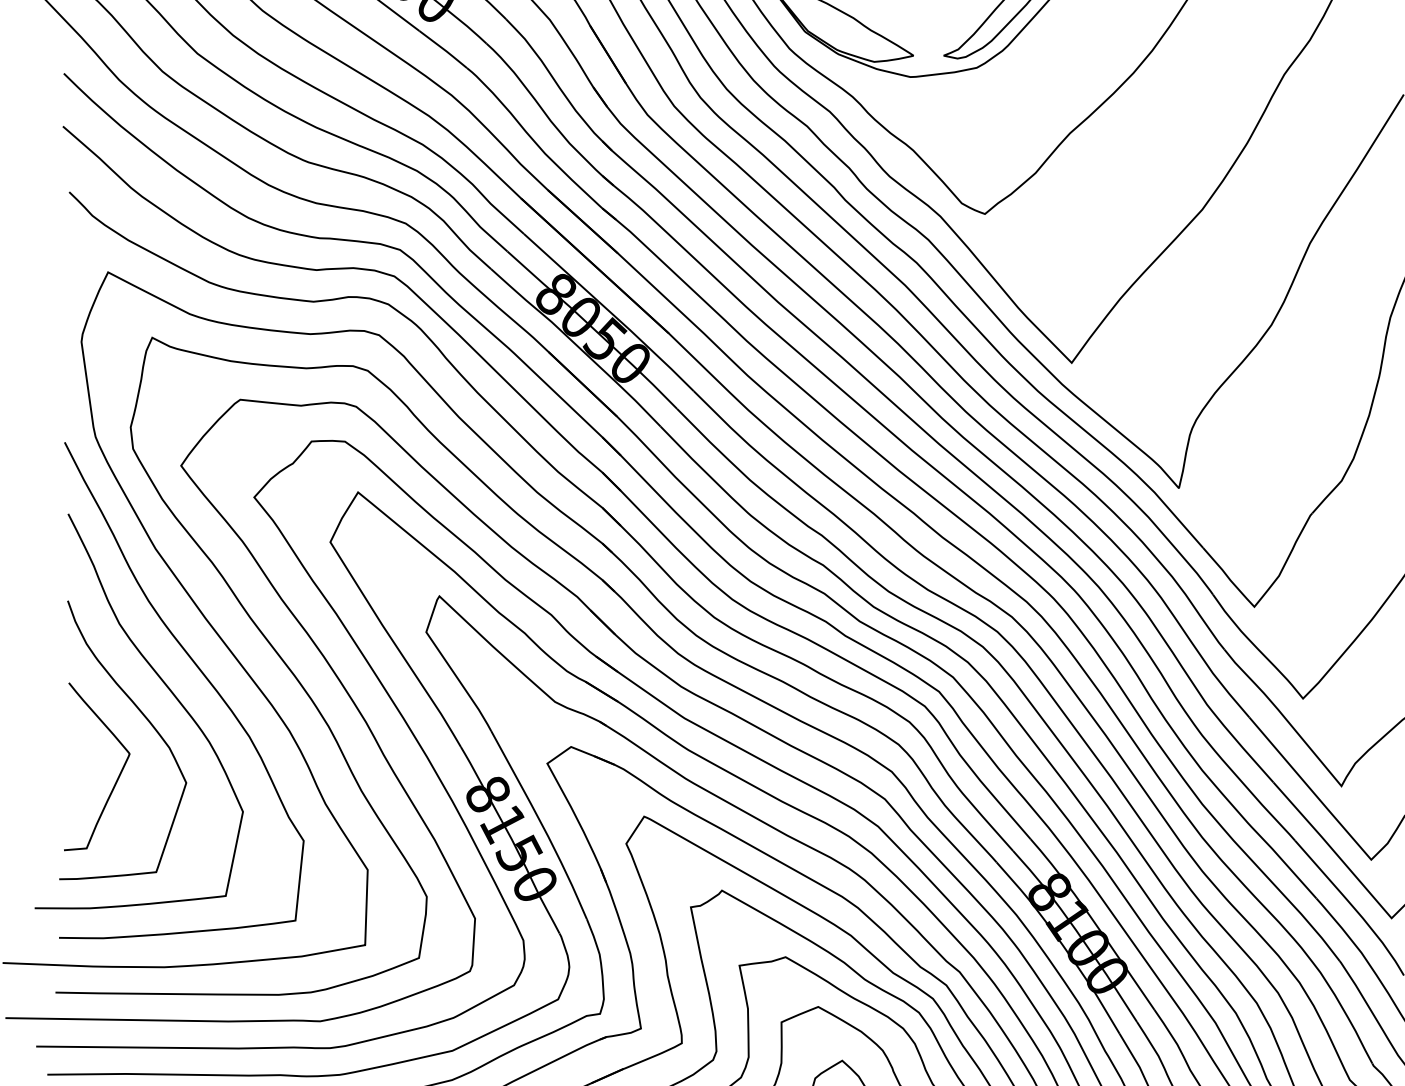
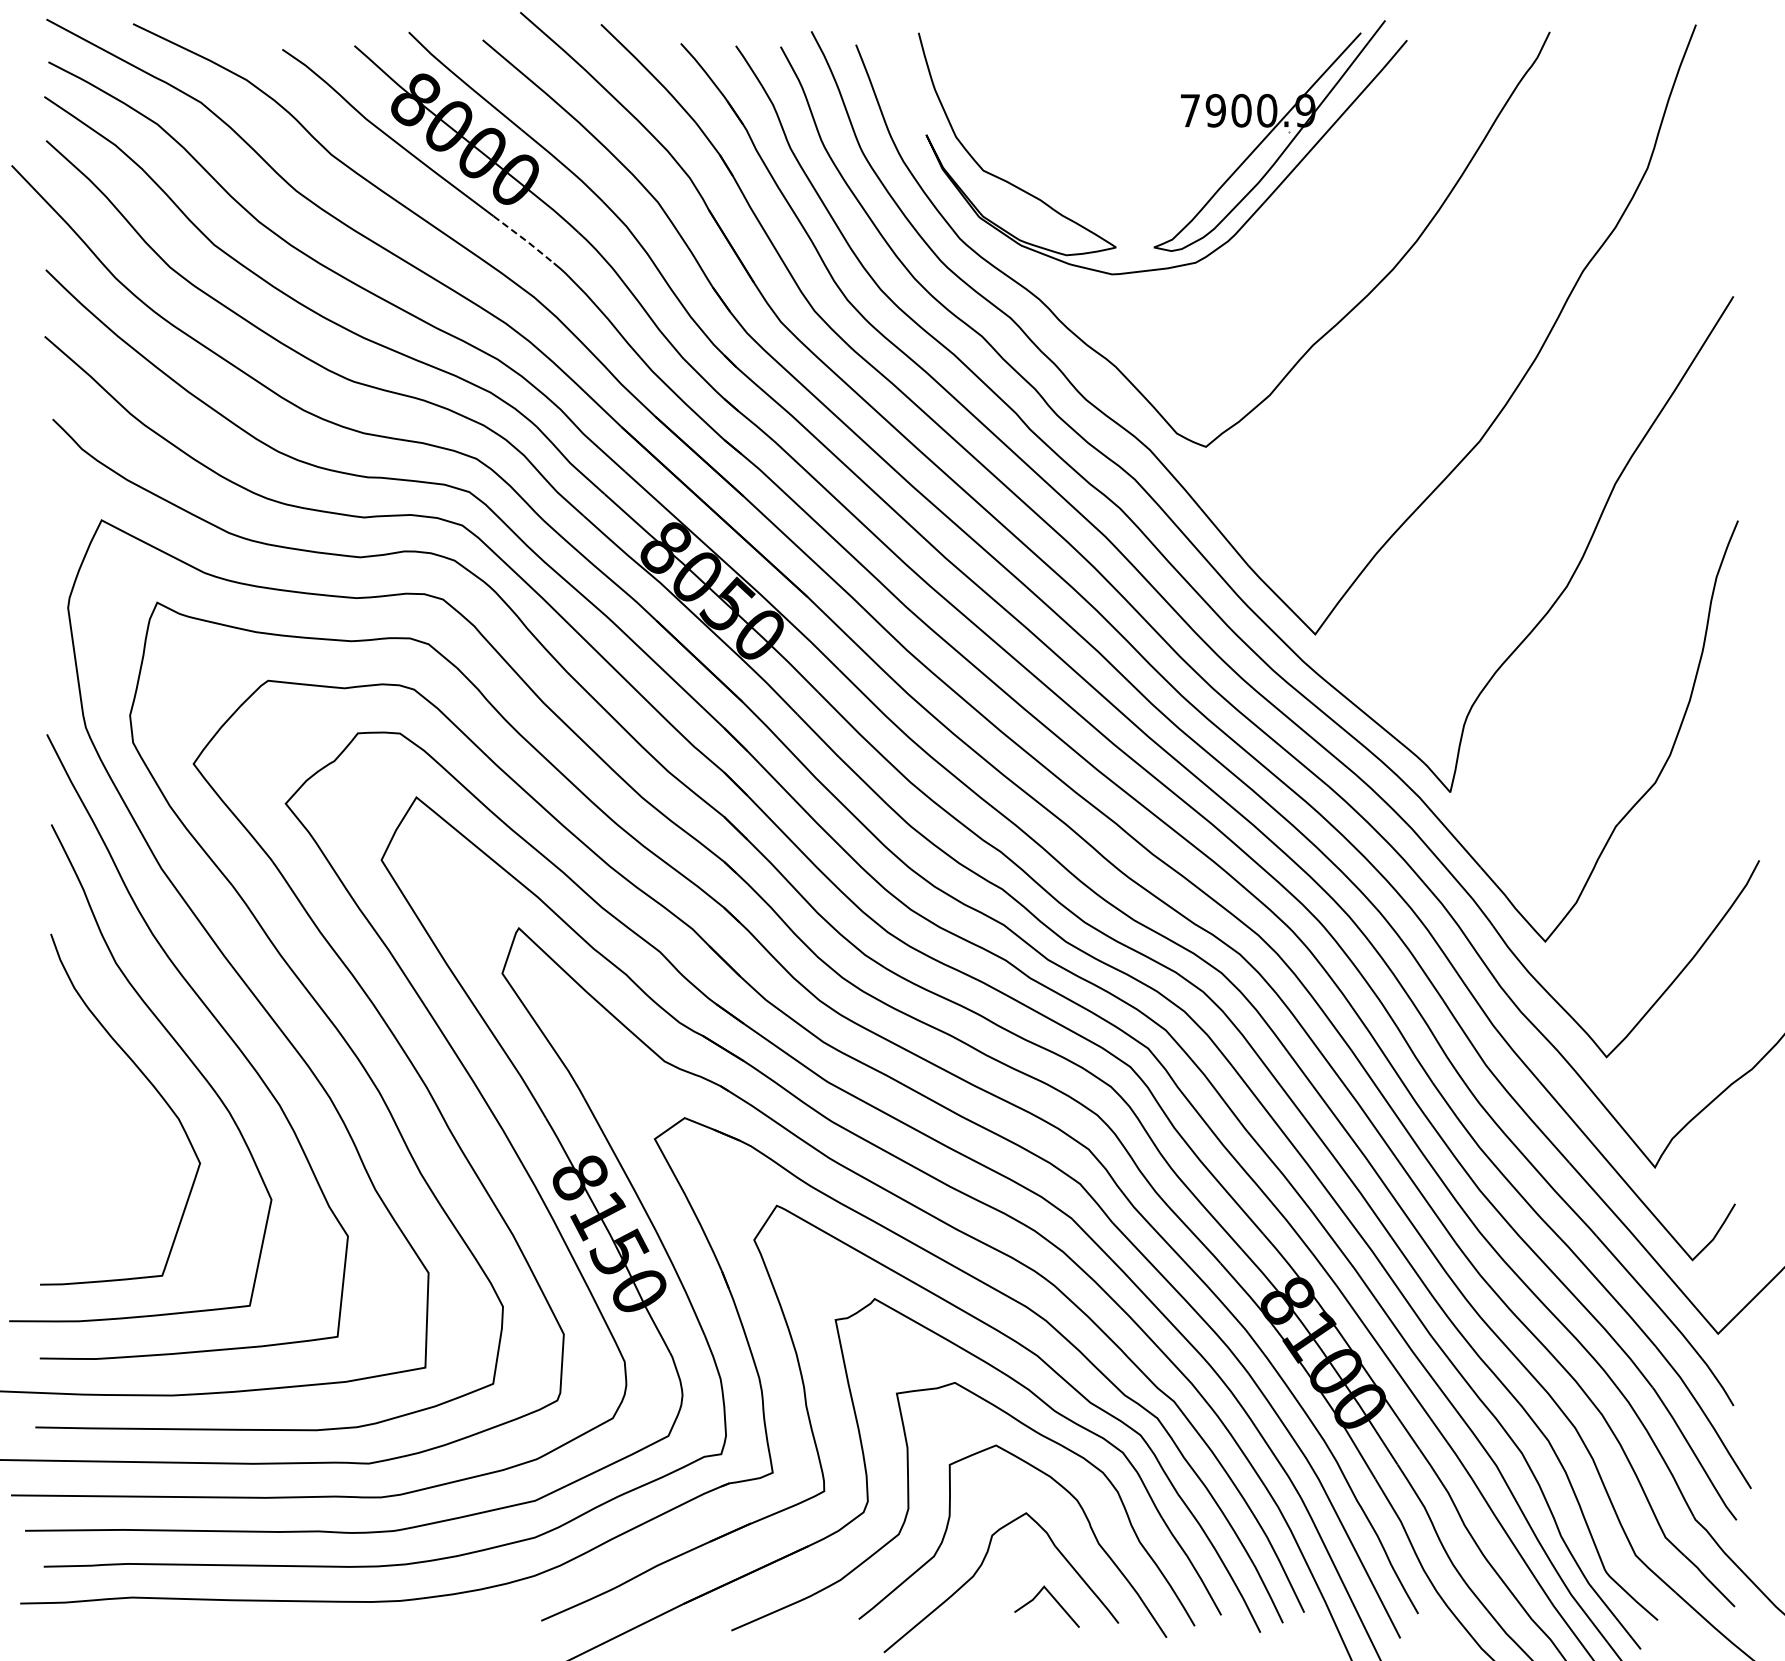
line: (444, 50) -> (525, 240), solid -> dashed
curve: (119, 774) -> (115, 1152), removed

